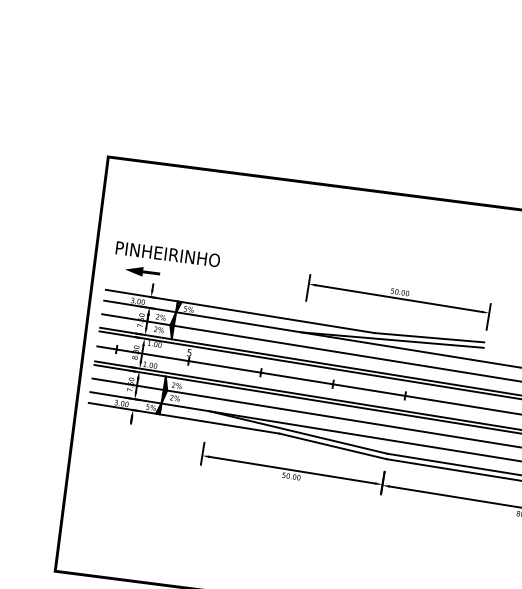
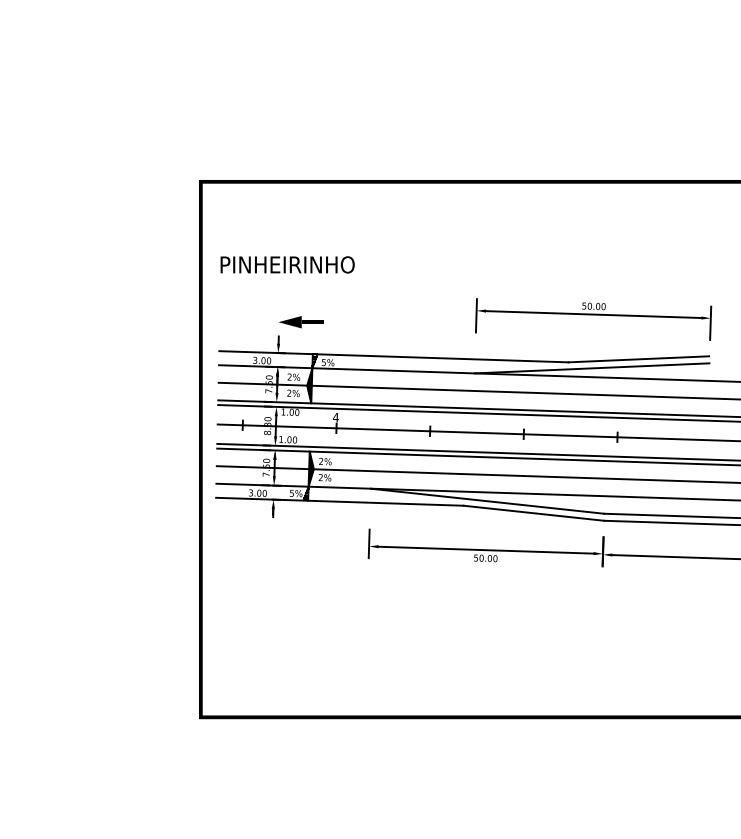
text: (167, 254) -> (287, 264), moved
part: (142, 272) -> (301, 322), moved
text: (189, 352) -> (335, 417), 5 -> 4

